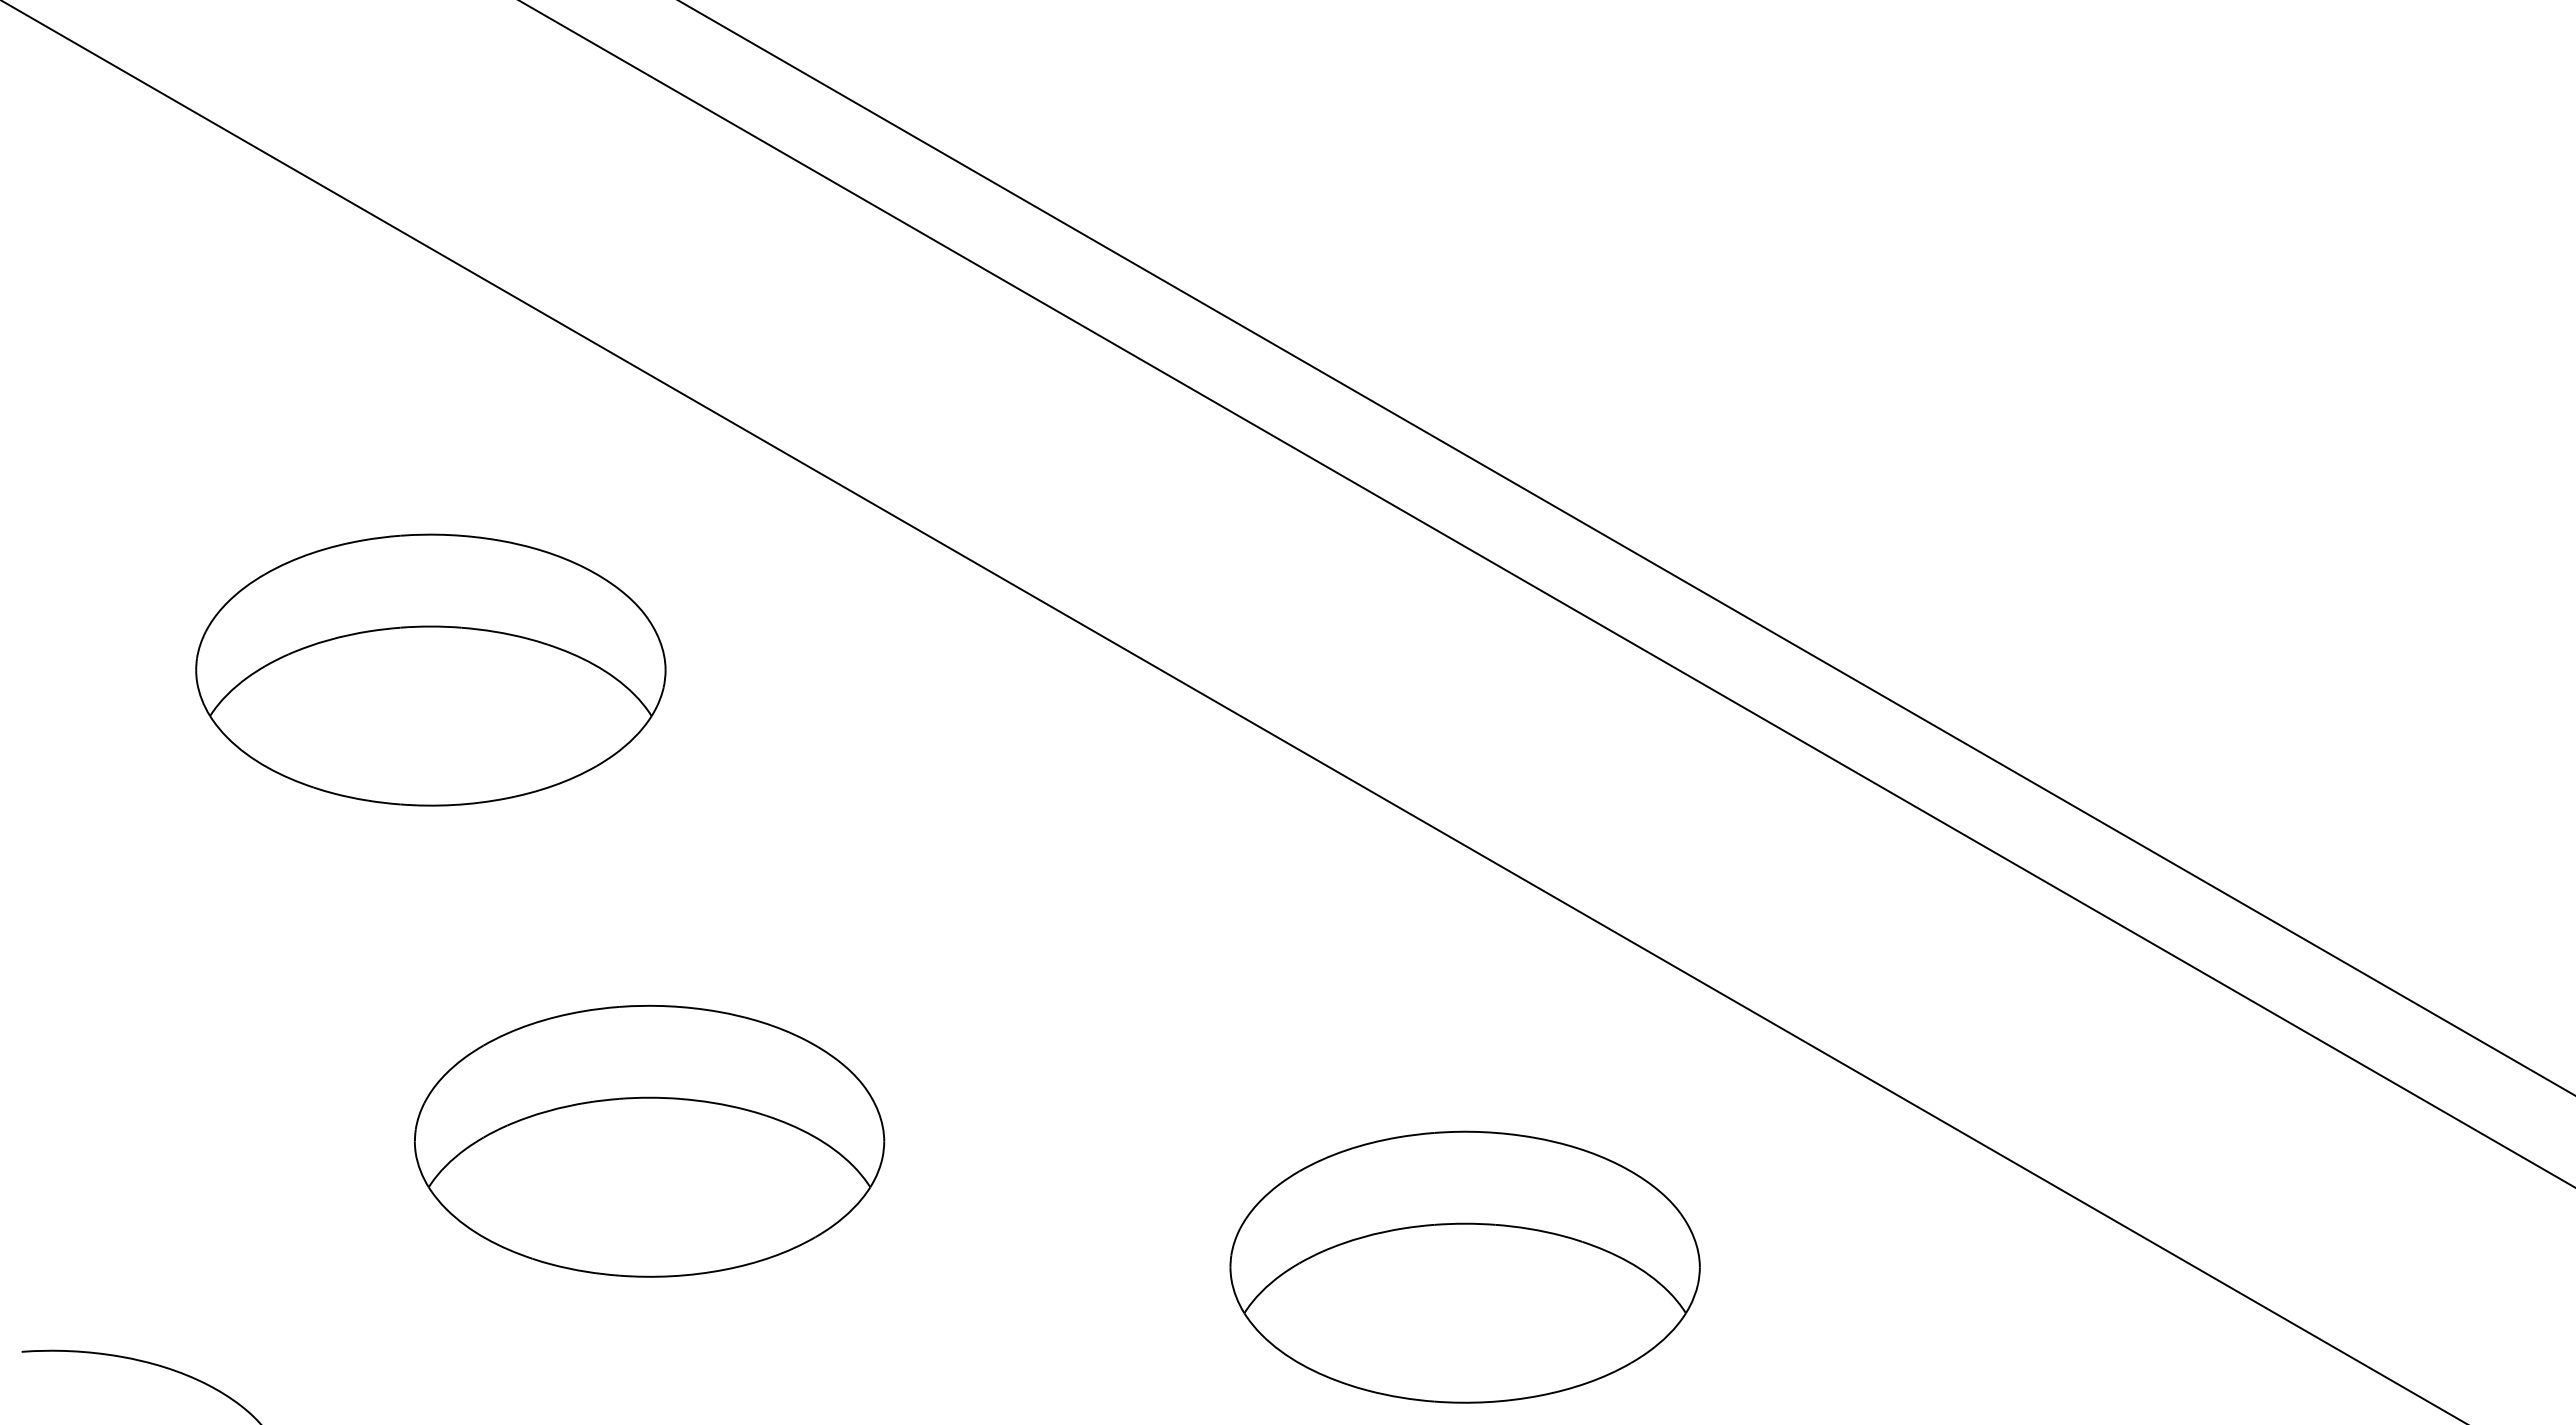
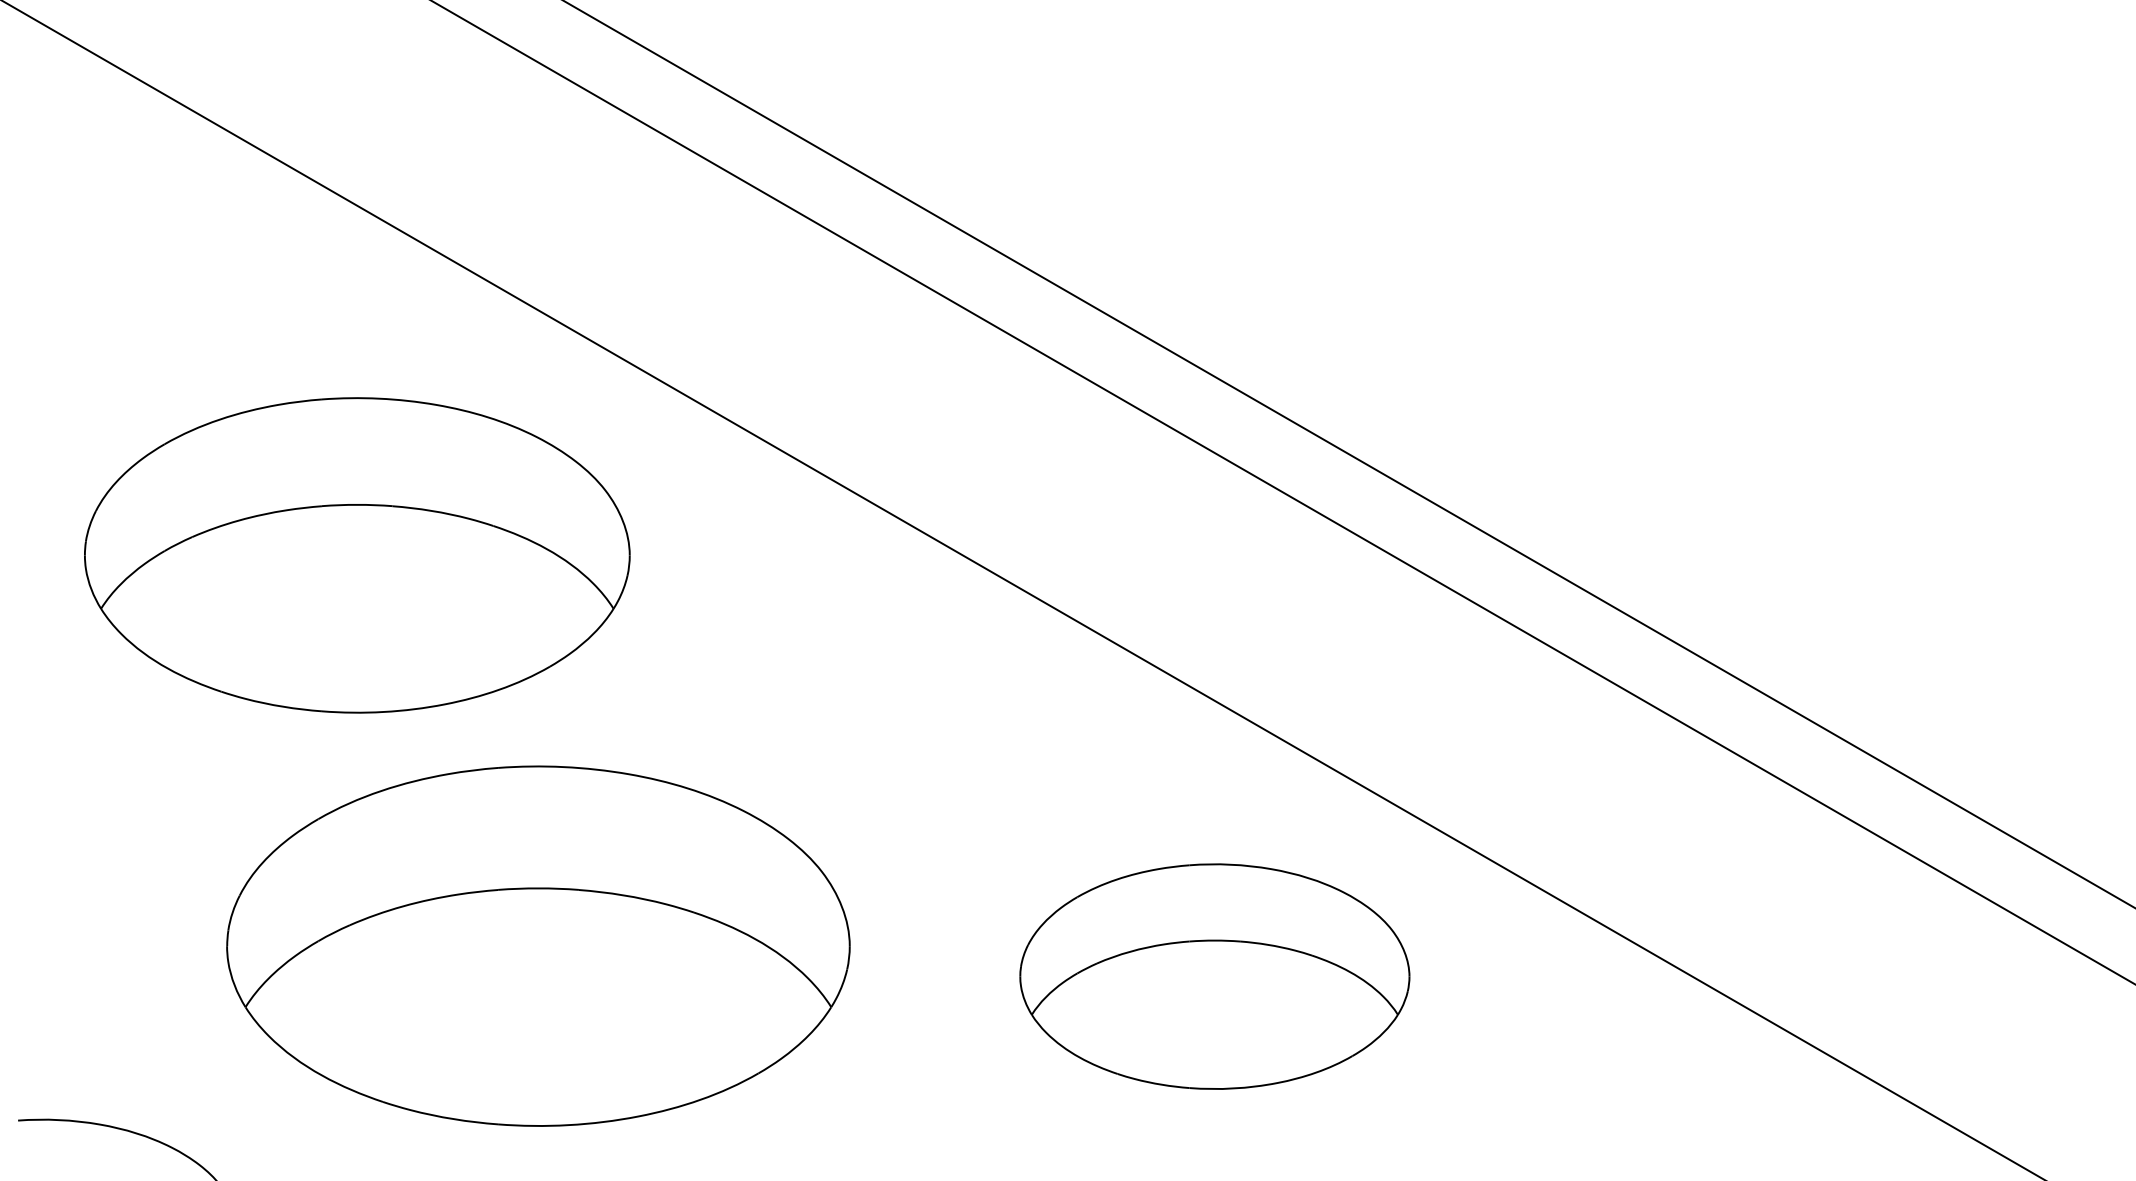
part: (430, 669) -> (357, 554), size x1.4
part: (649, 1140) -> (538, 945), size x1.6
part: (1464, 1266) -> (1214, 976), moved

